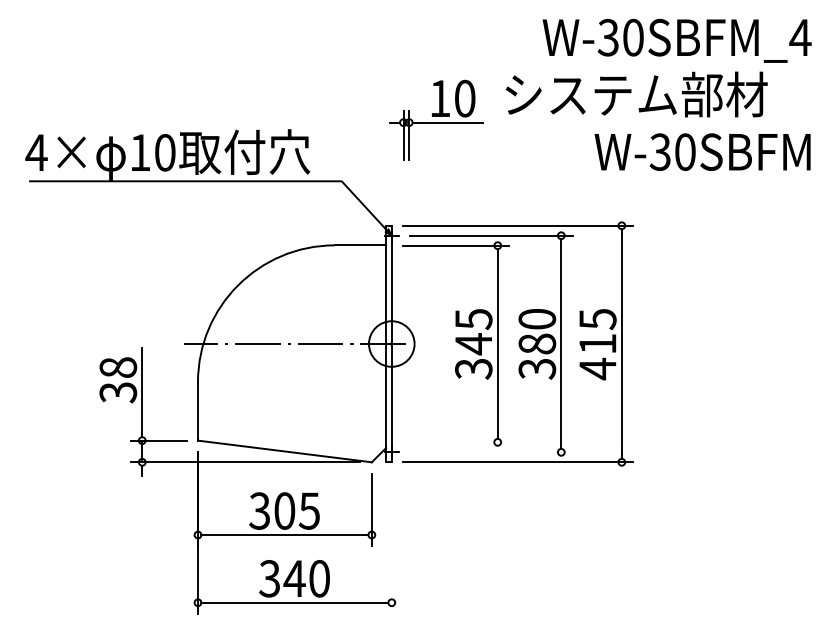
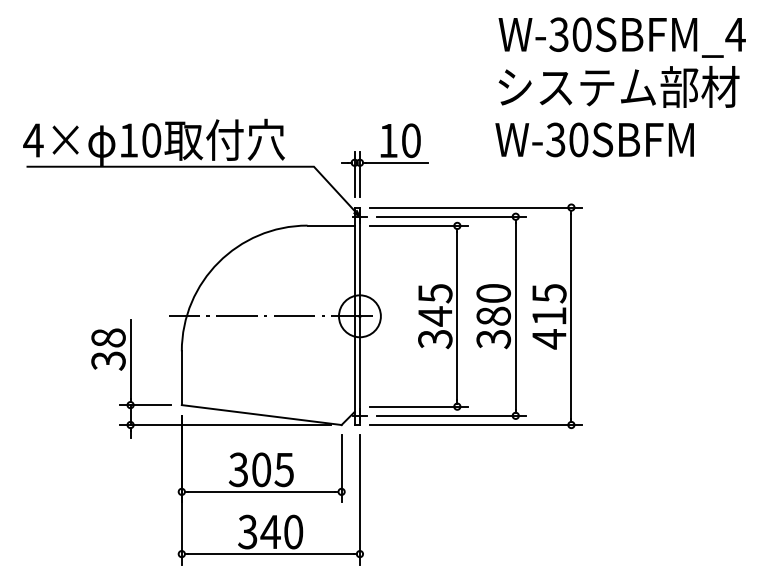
text: (636, 94) -> (618, 86), moved
part: (435, 120) -> (384, 160), moved
text: (702, 151) -> (594, 139), moved
line: (455, 442) -> (418, 406), added
line: (491, 451) -> (451, 415), added
line: (391, 543) -> (359, 499), added

